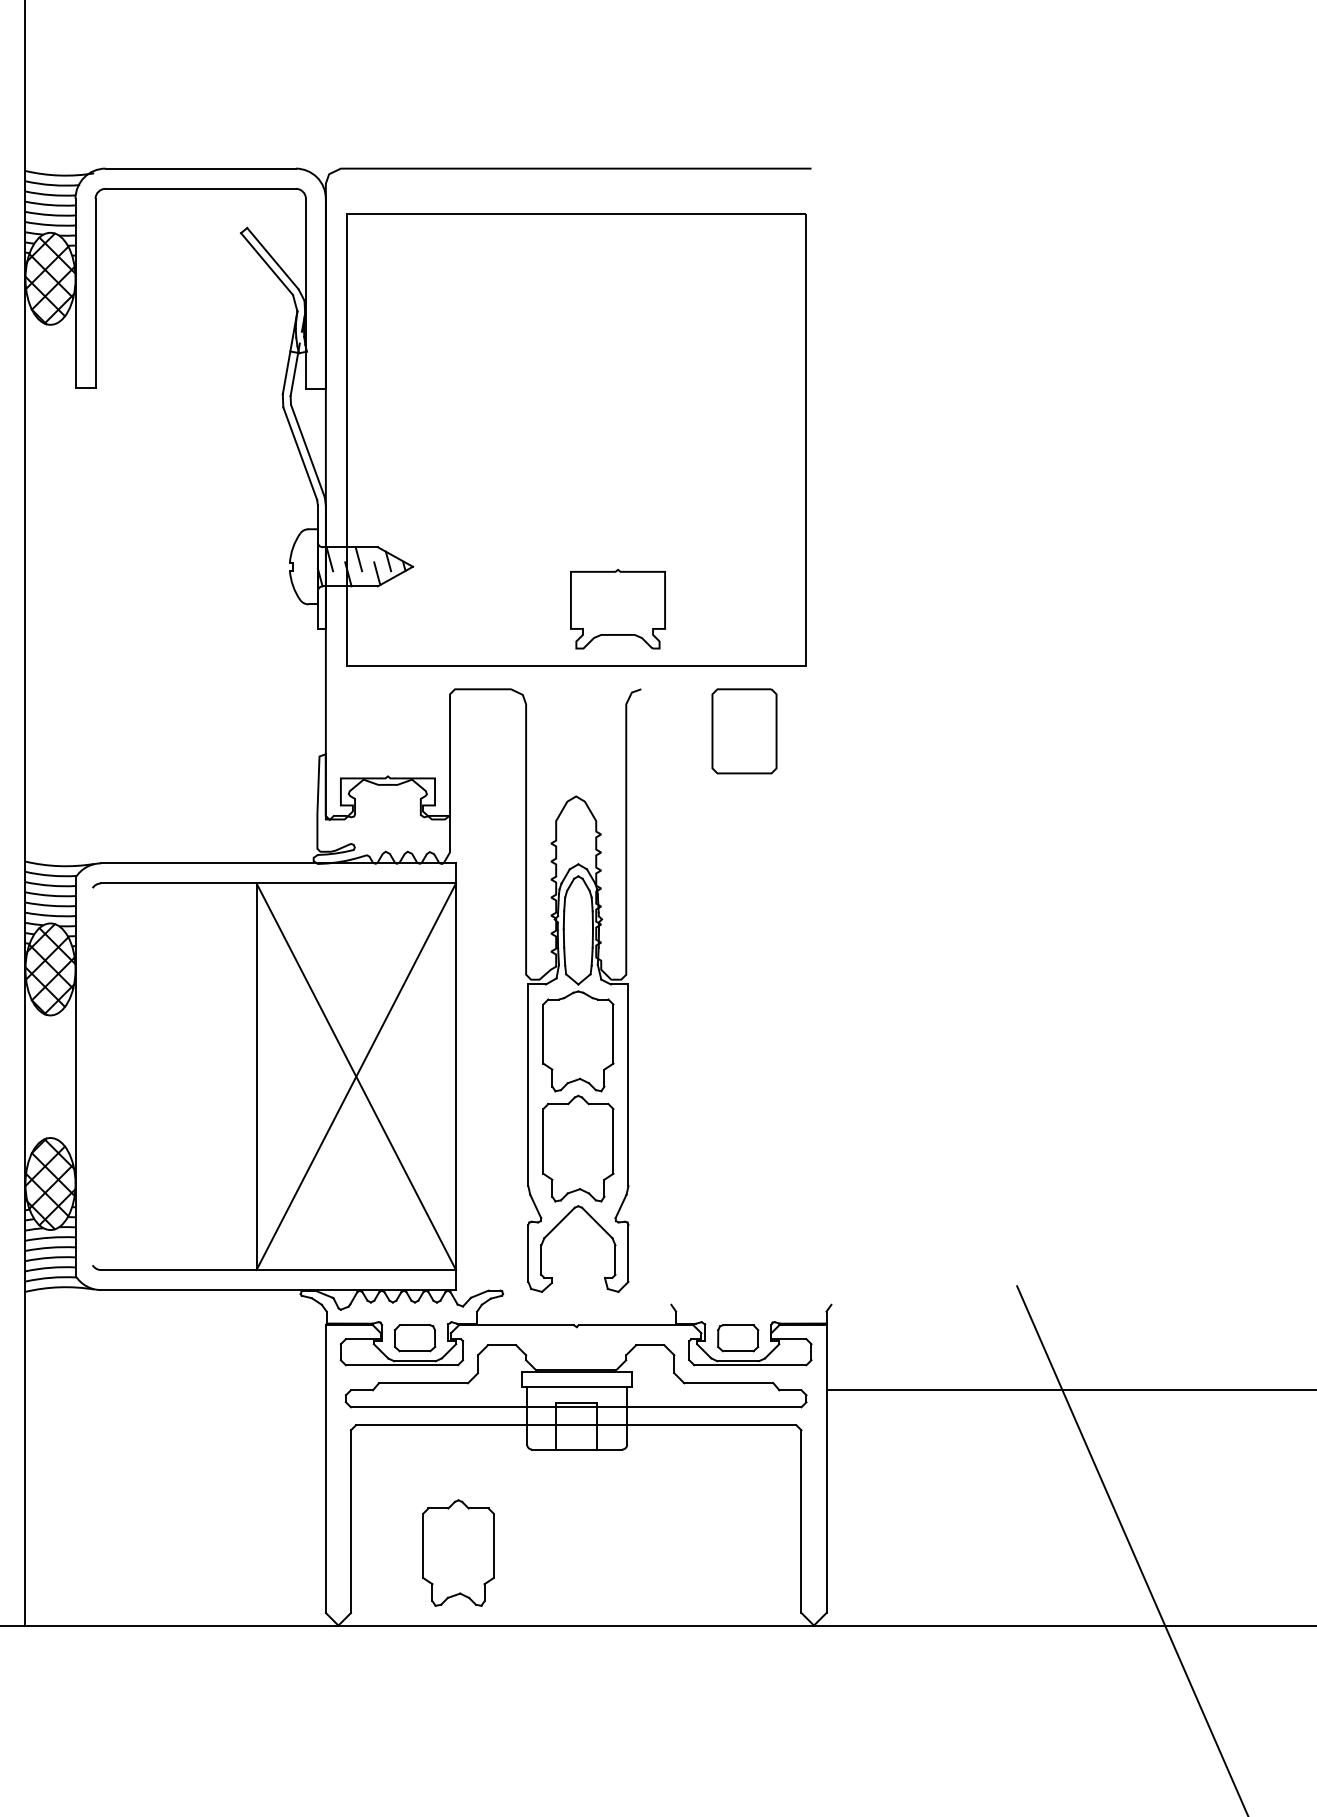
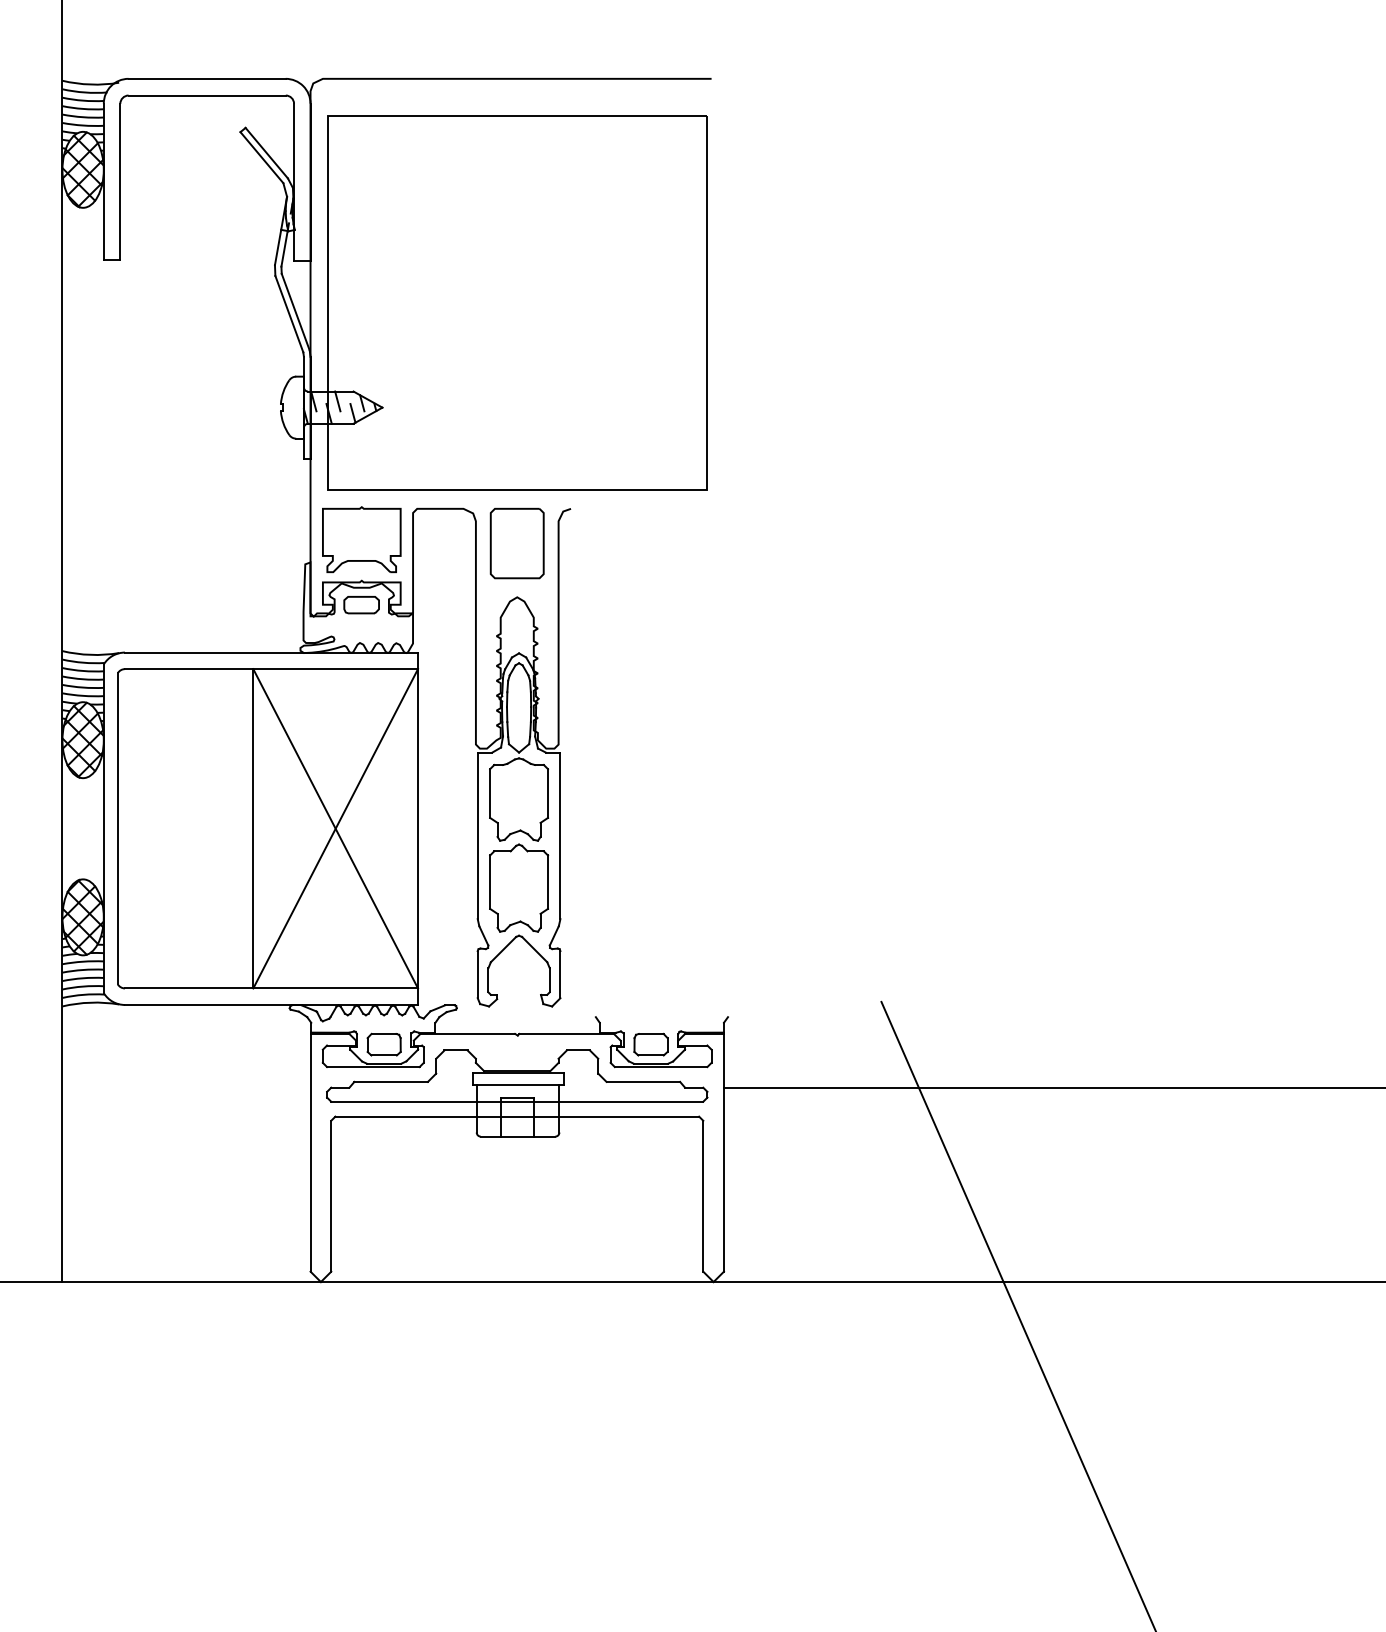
part: (617, 608) -> (361, 539), moved
part: (743, 731) -> (516, 543), moved
part: (387, 806) -> (361, 605), added
line: (92, 1076) -> (117, 828), added
part: (459, 1552) -> (420, 1221), removed

